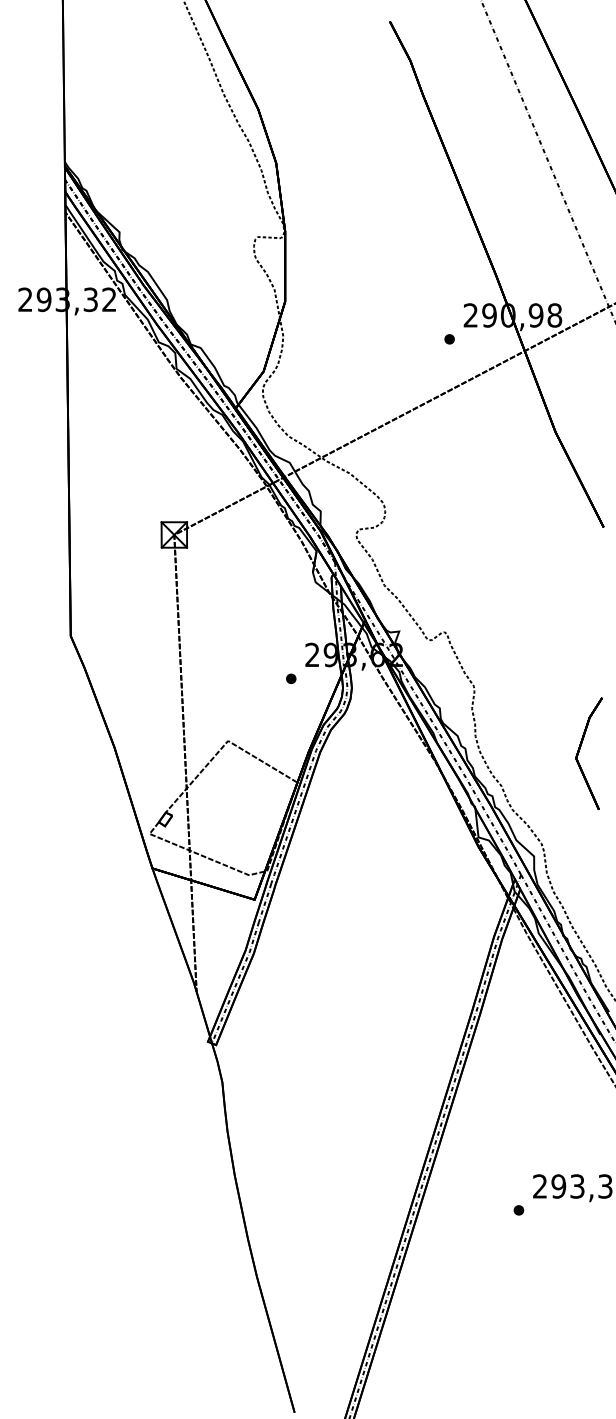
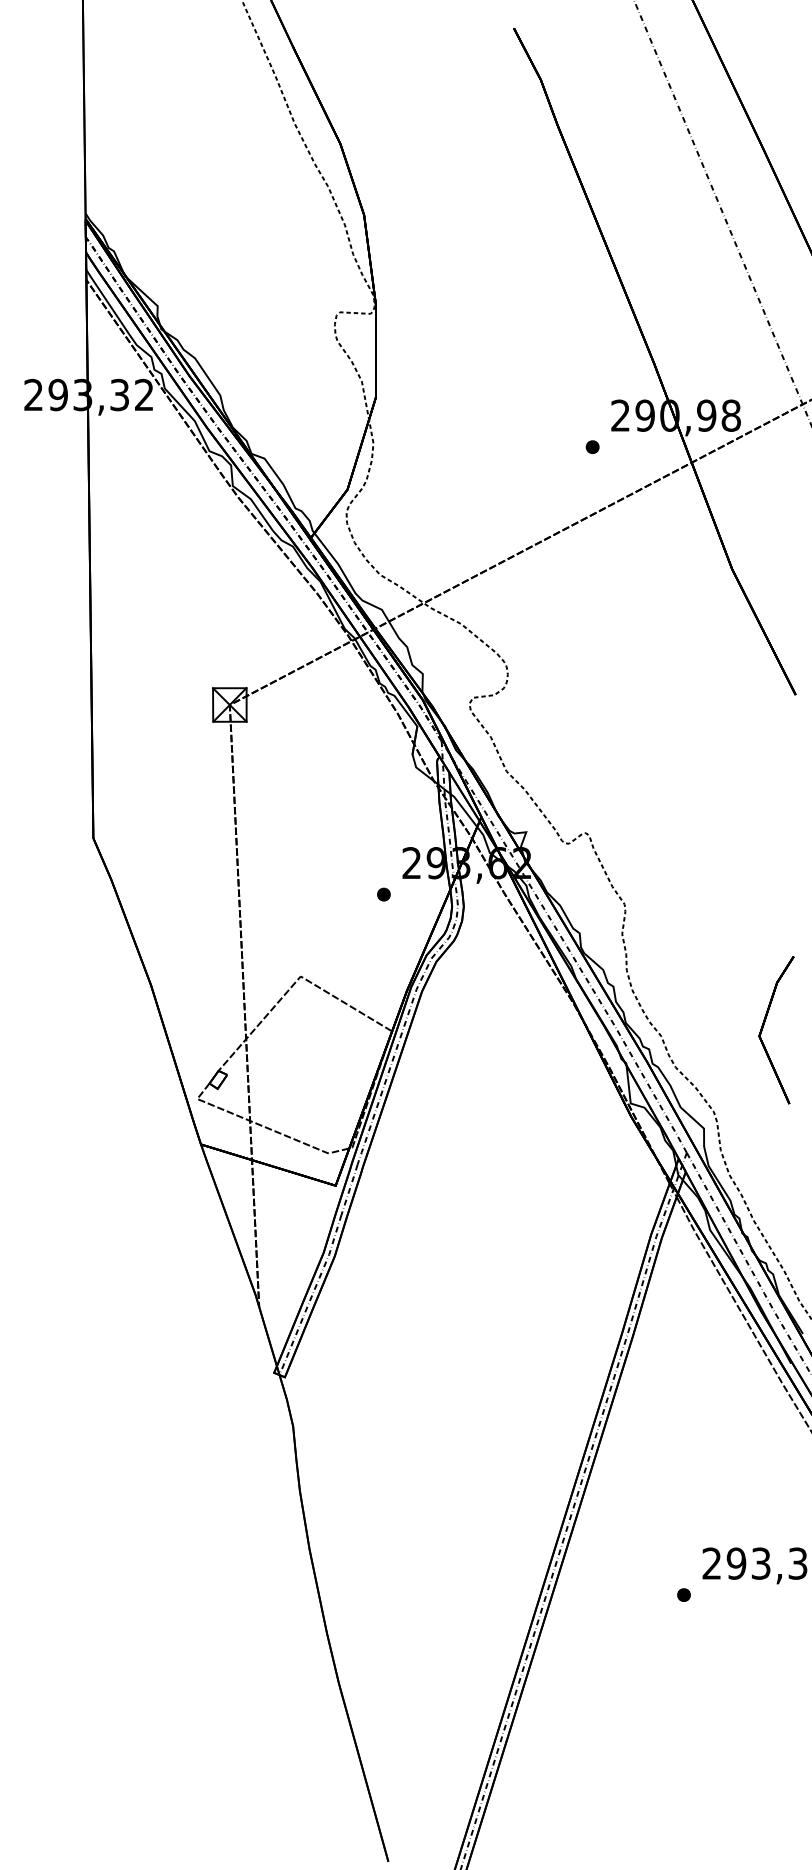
part: (580, 749) -> (765, 1024), moved

